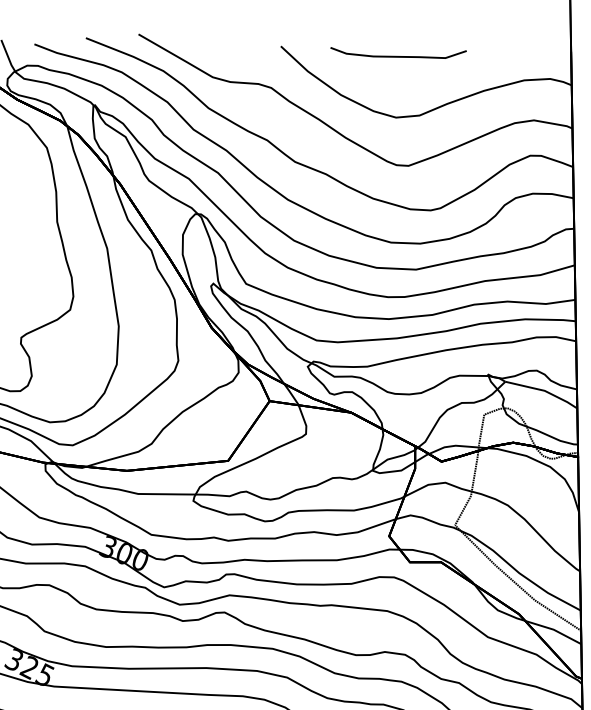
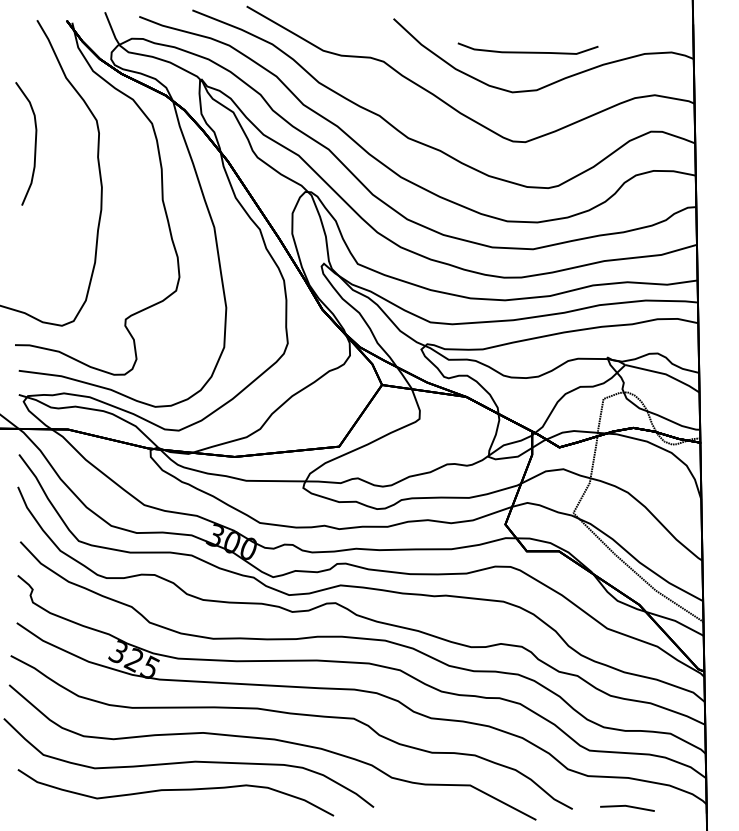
curve: (398, 55) -> (527, 51), moved

